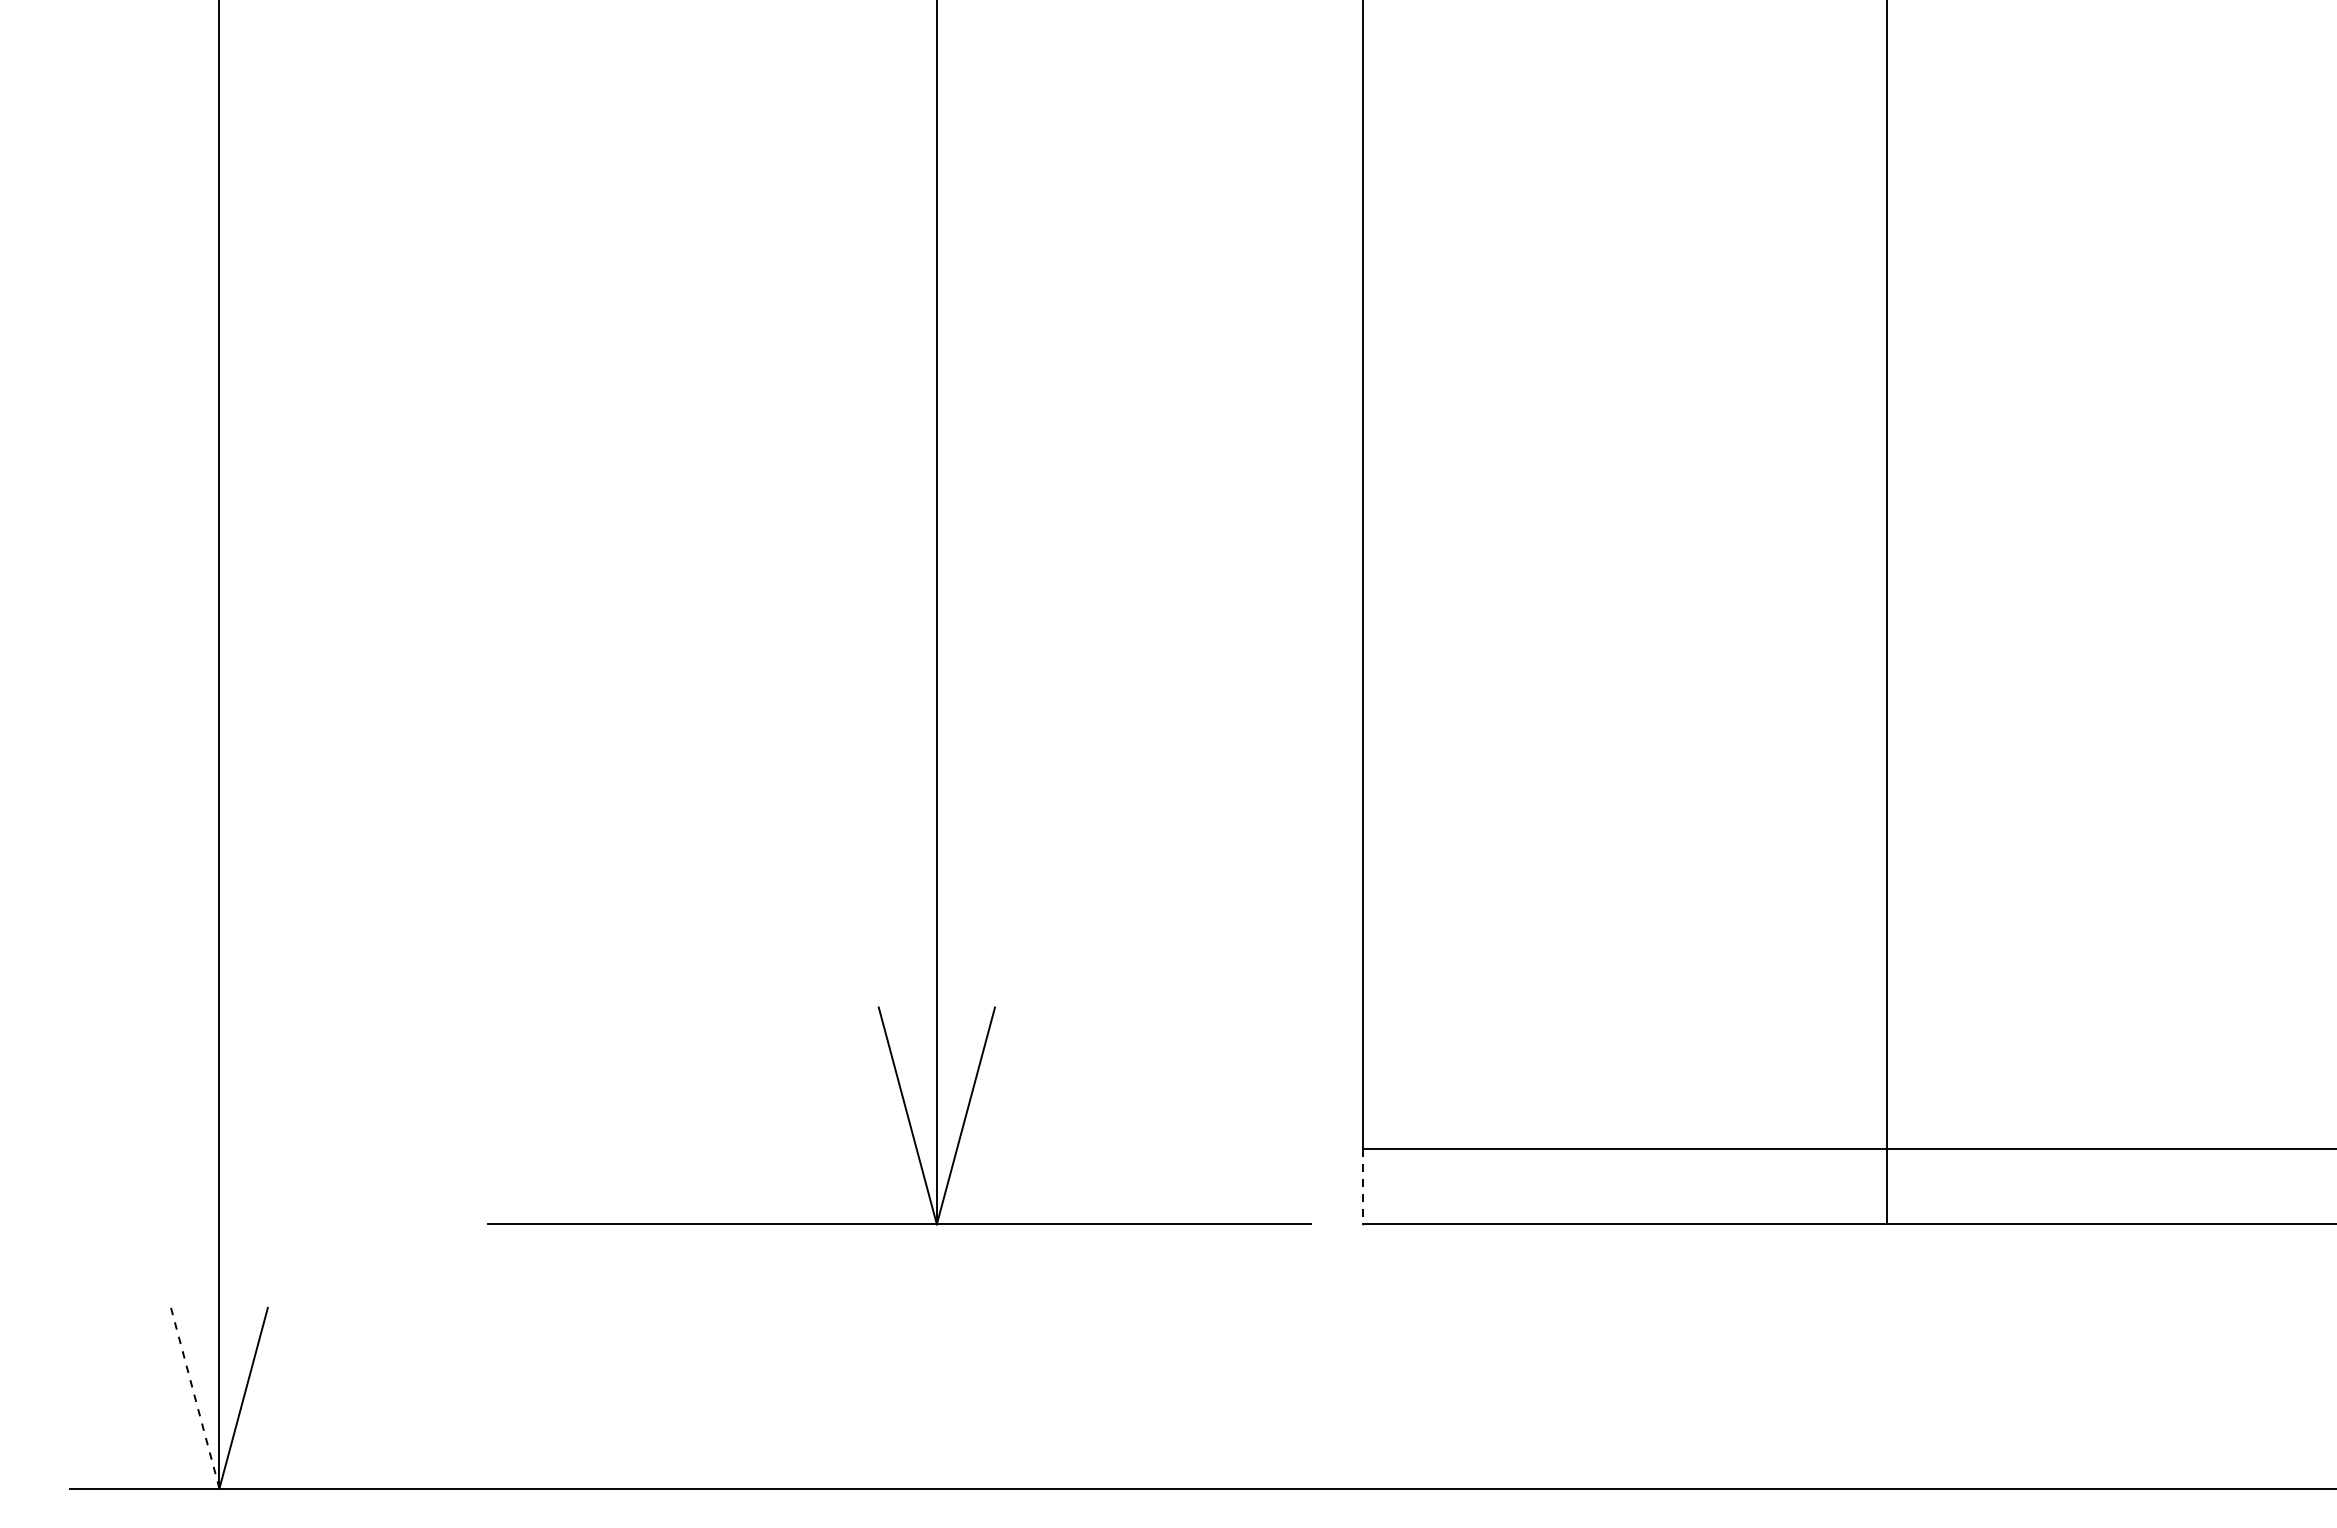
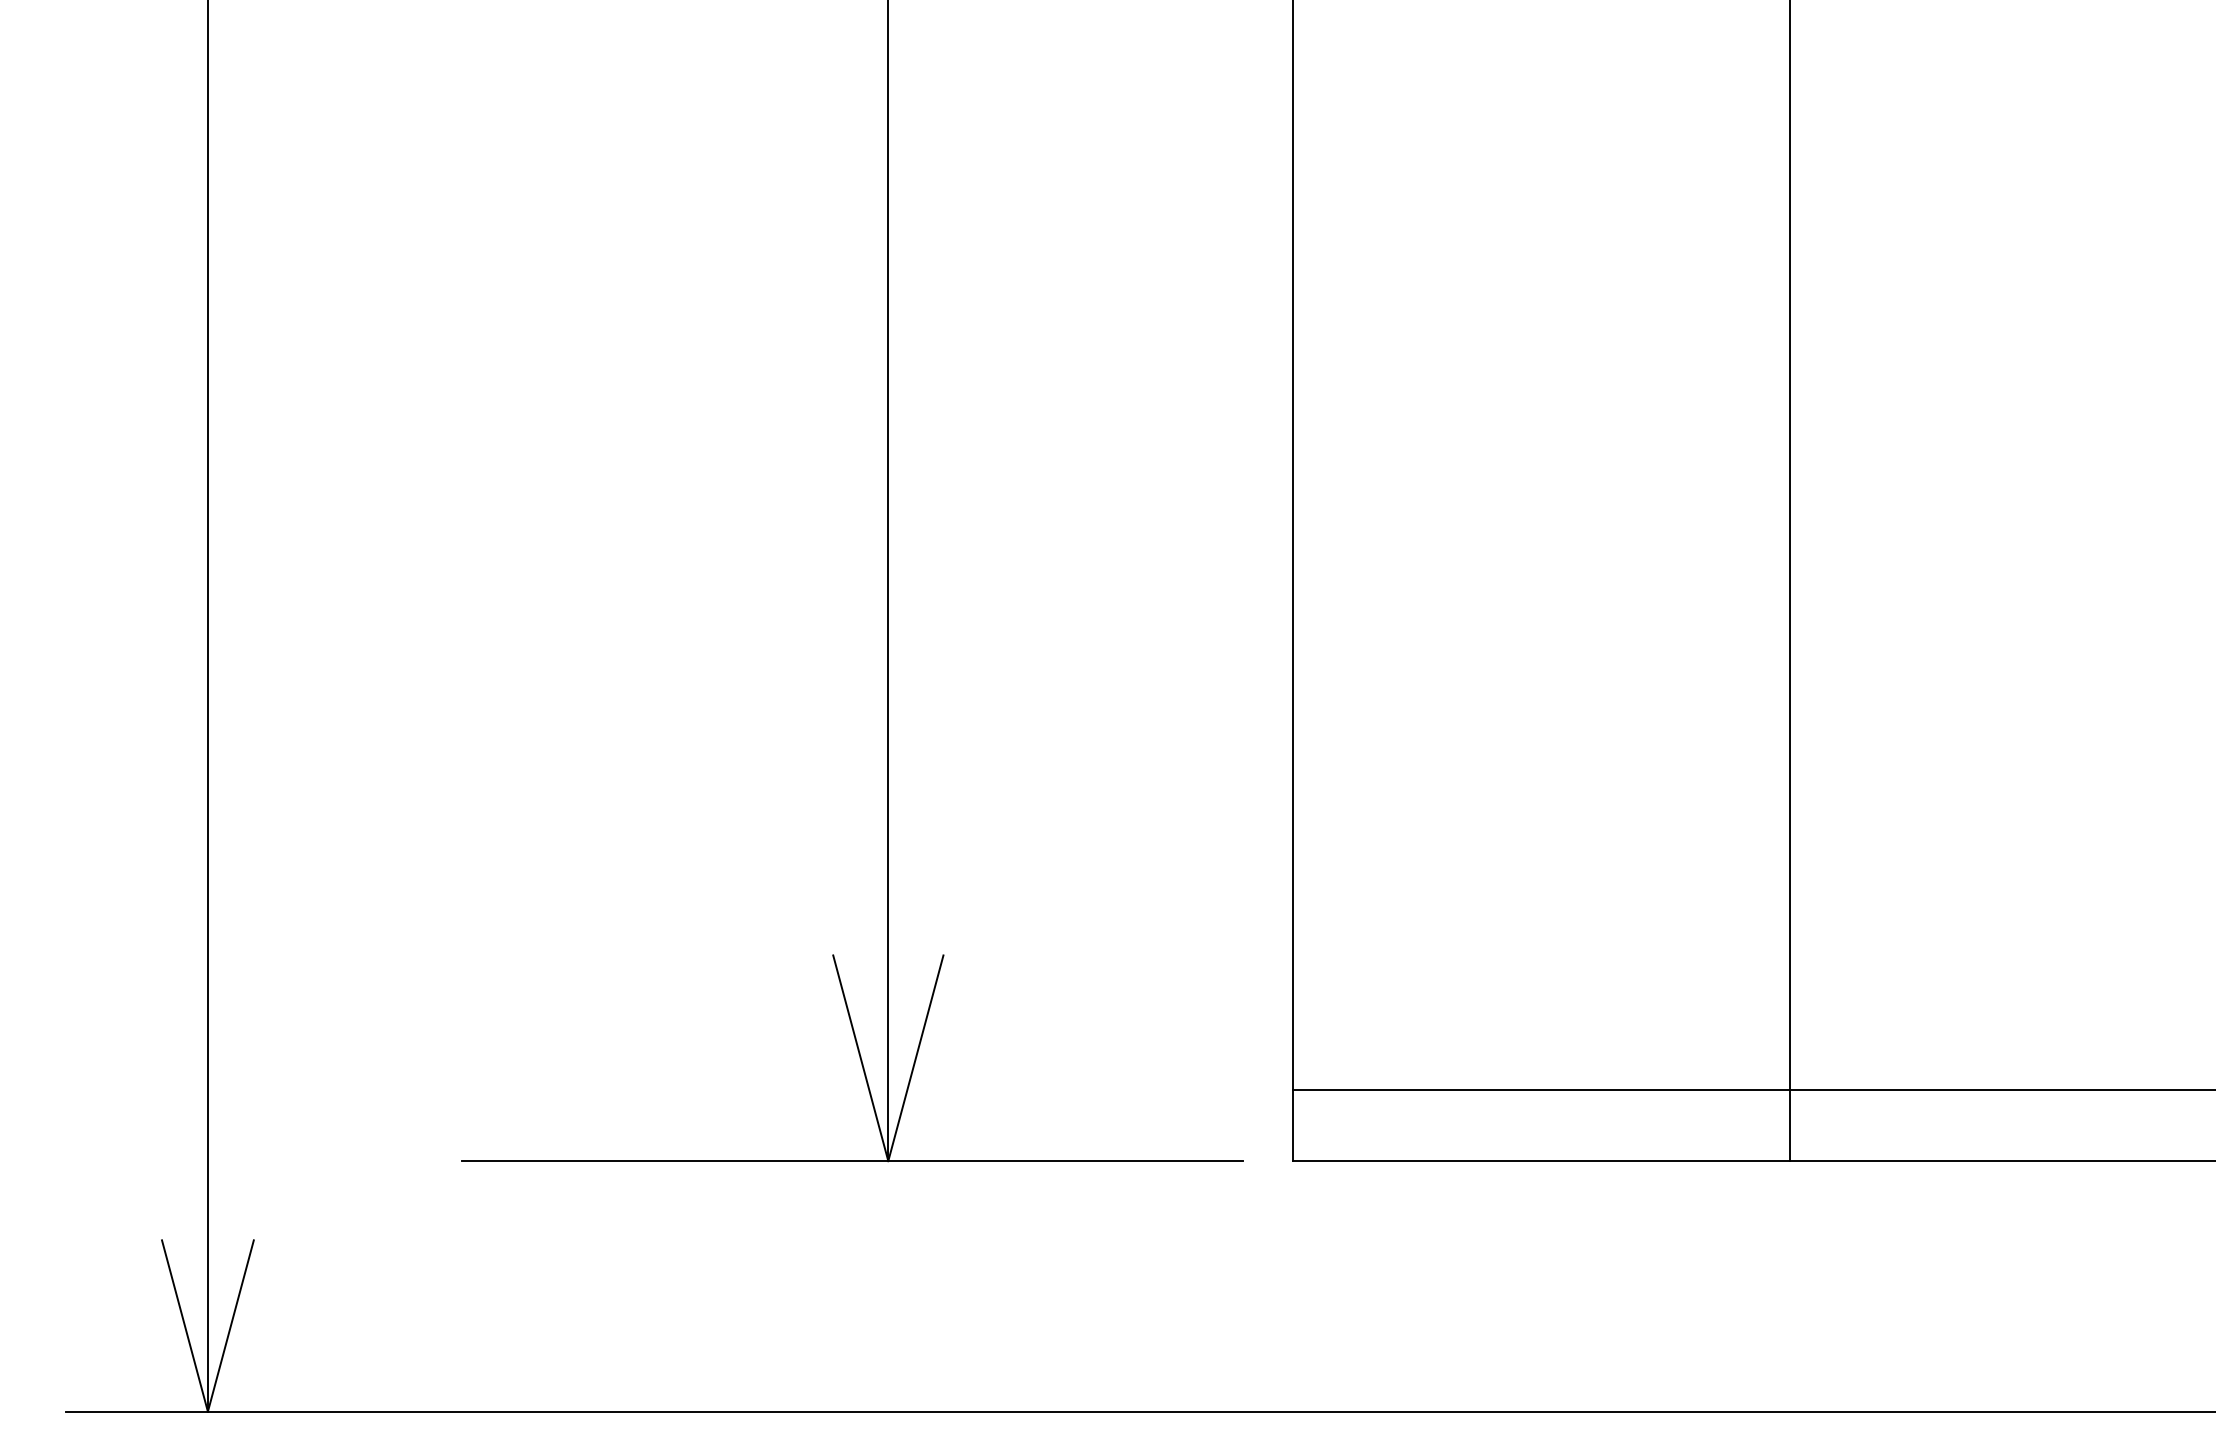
line: (1363, 1187) -> (1292, 1126), dashed -> solid
line: (195, 1398) -> (185, 1326), dashed -> solid

